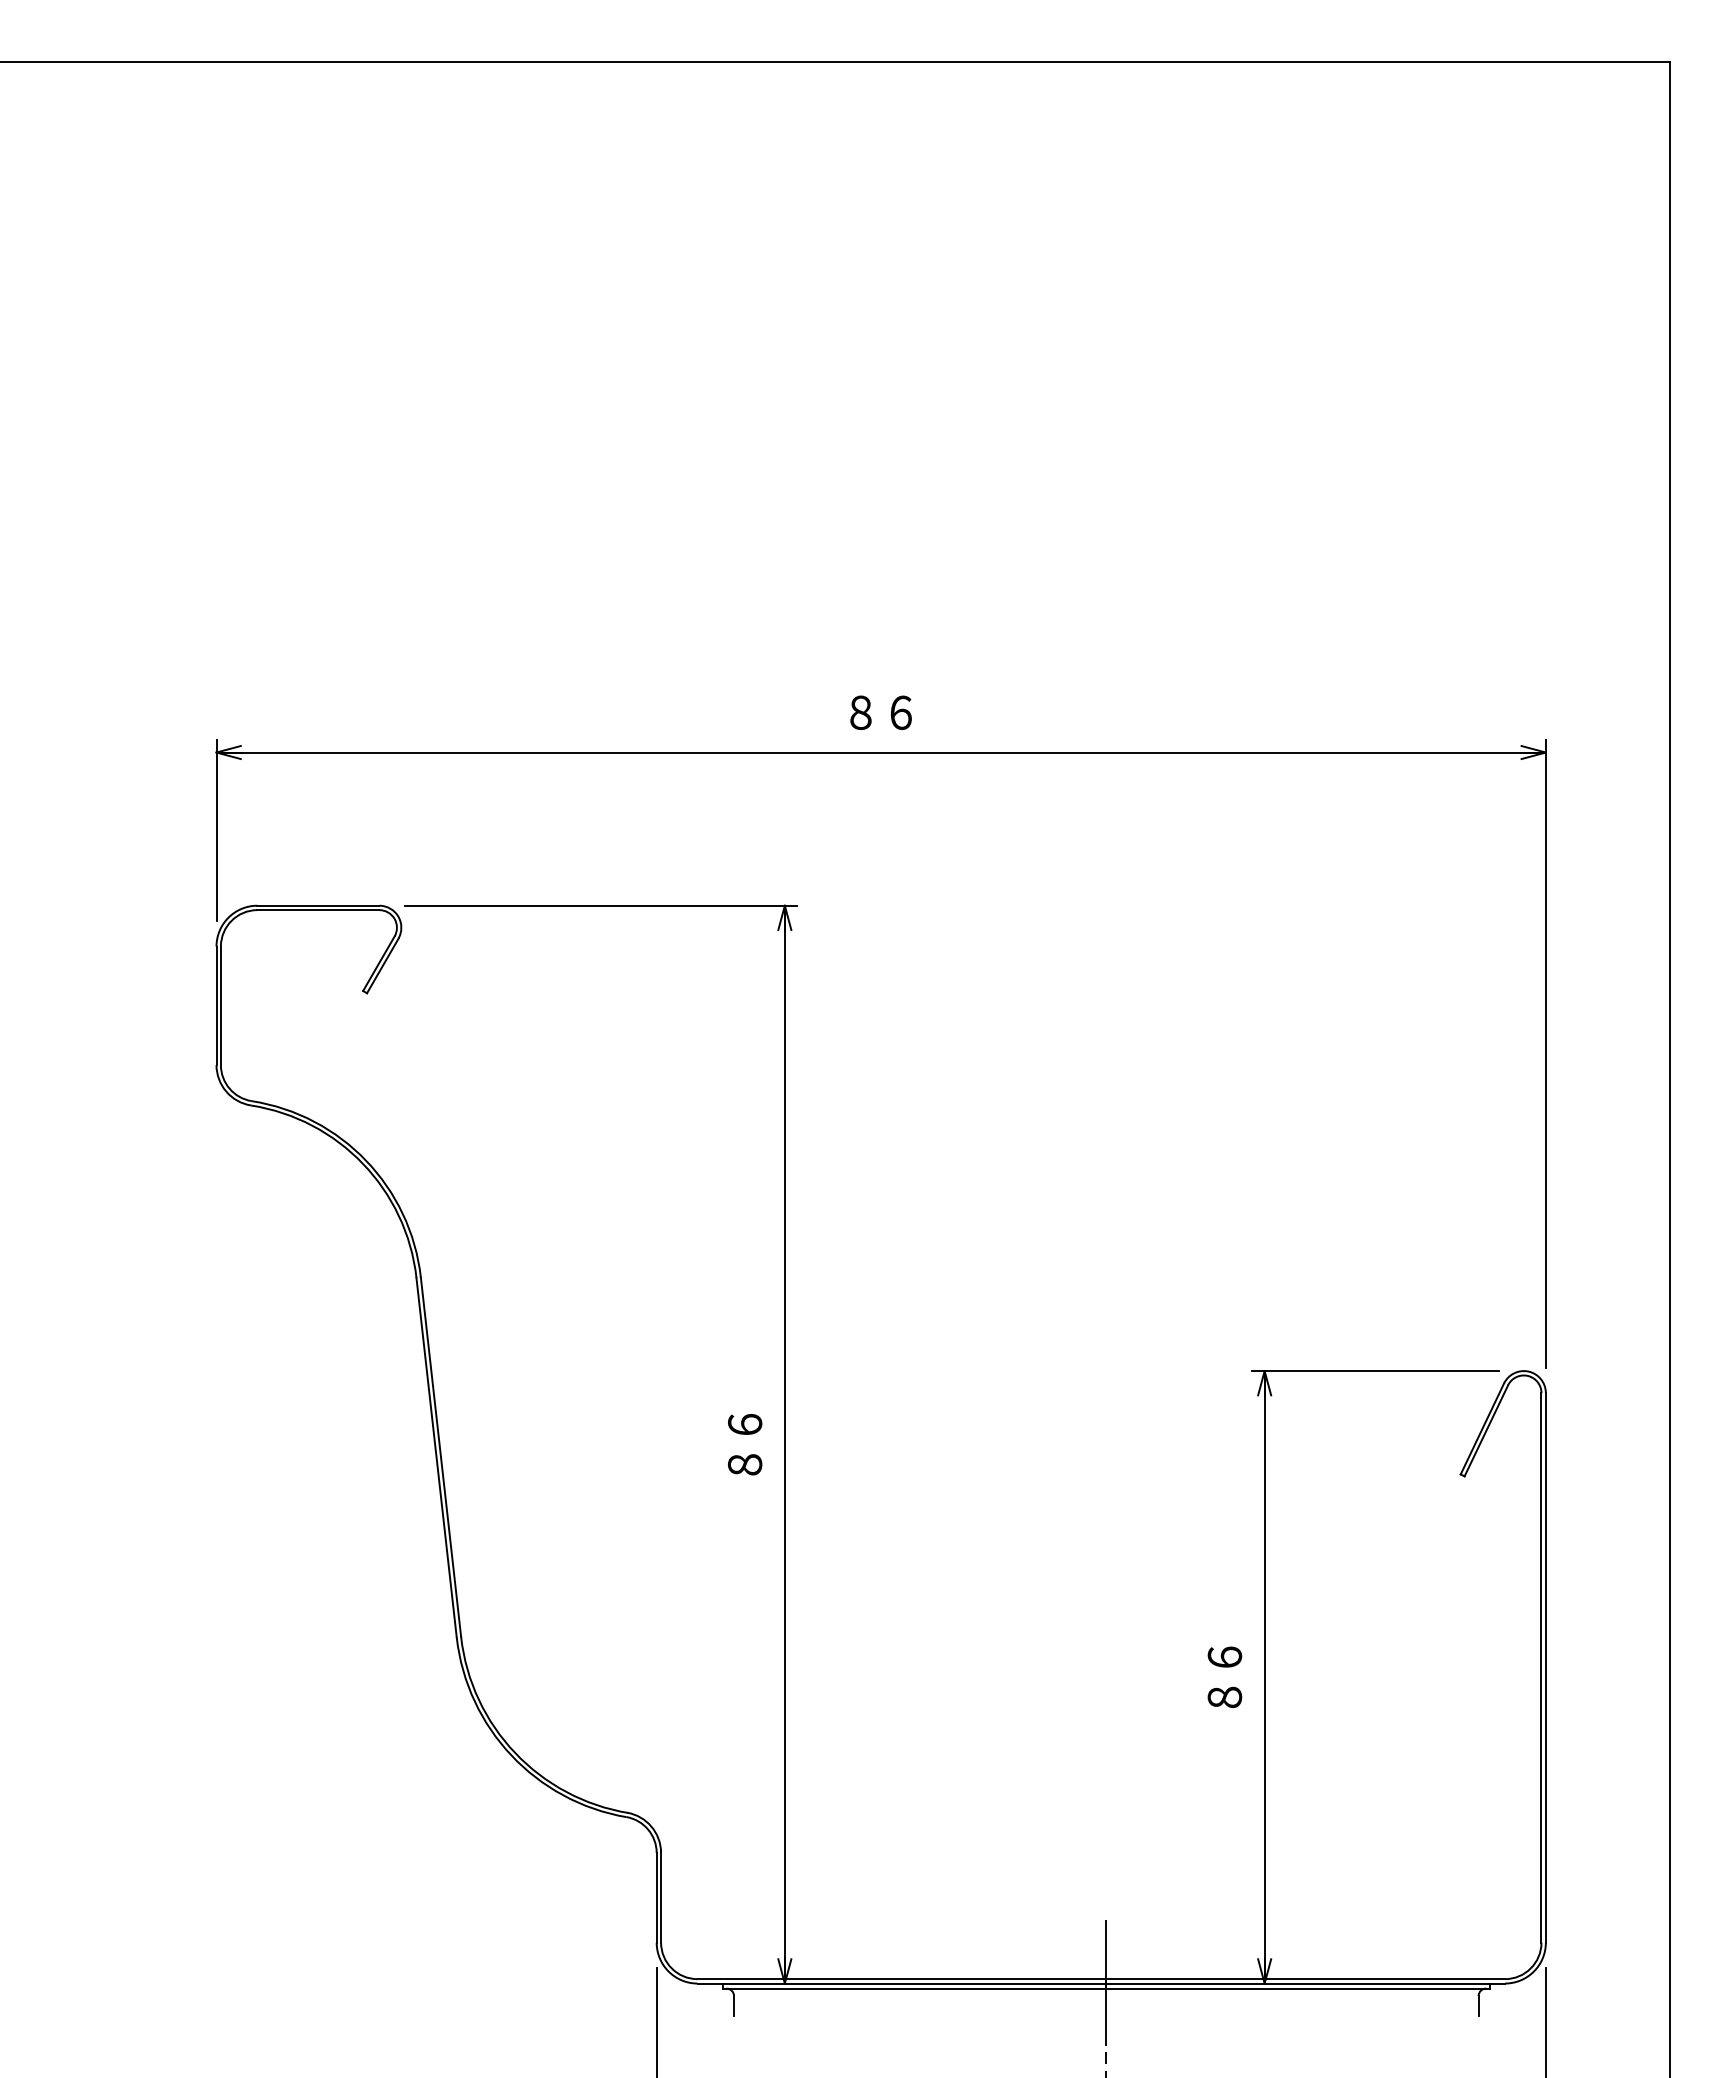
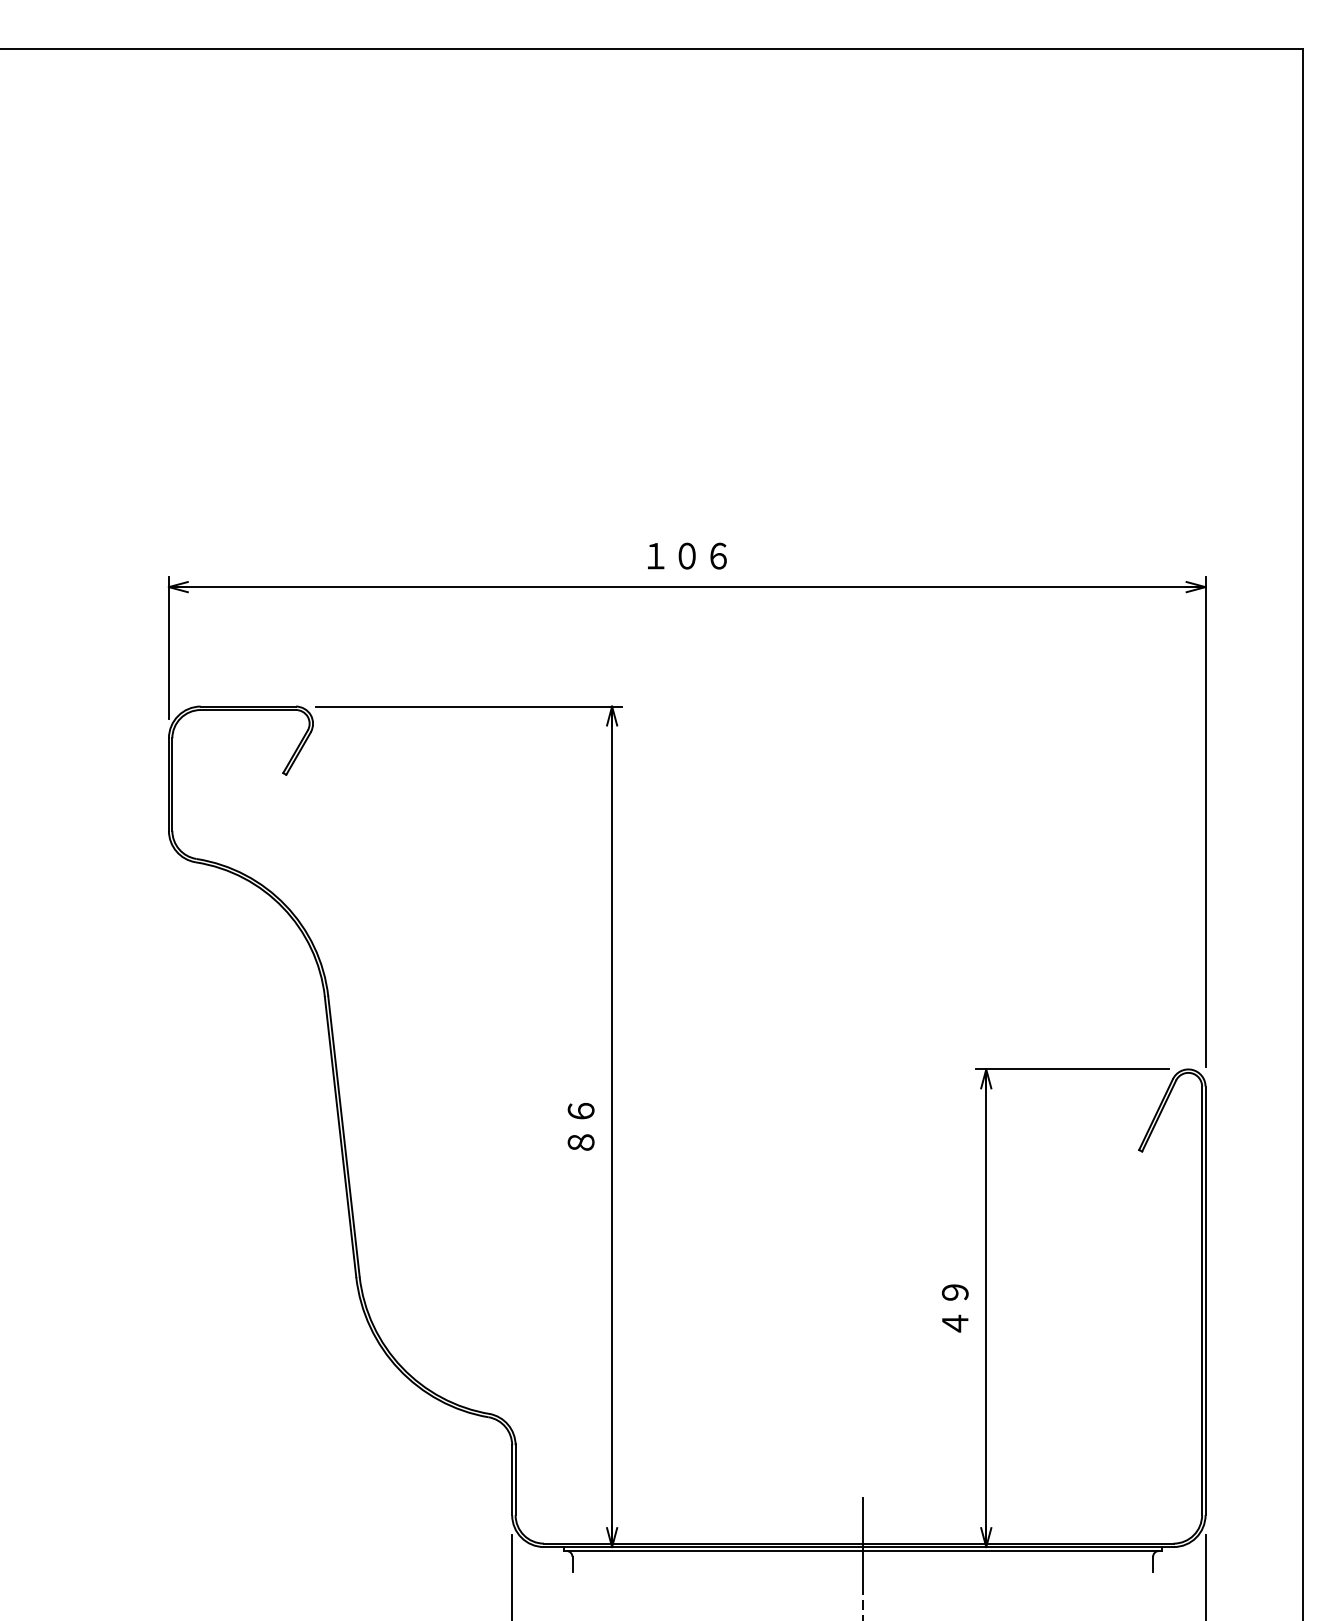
text: (880, 712) -> (686, 555), ８６ -> １０６
text: (1224, 1677) -> (954, 1308), ８６ -> ４９

